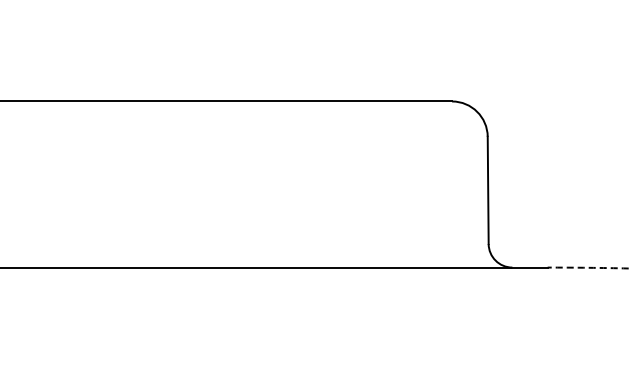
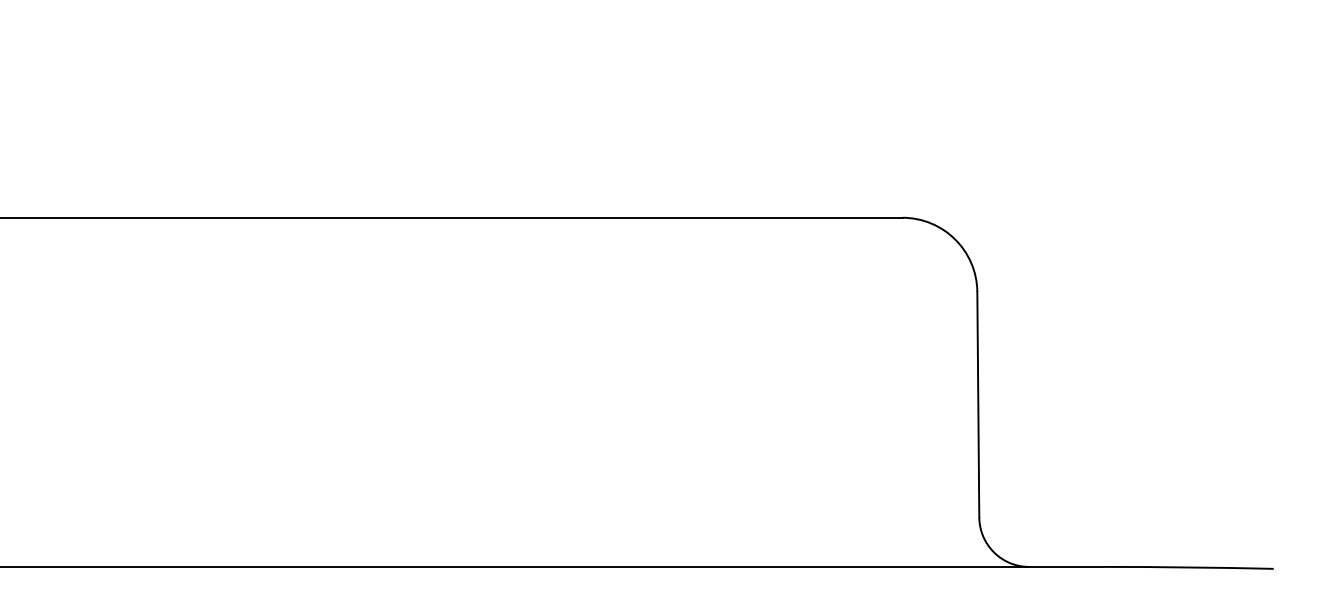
arc: (588, 267) -> (1189, 566), dashed -> solid

